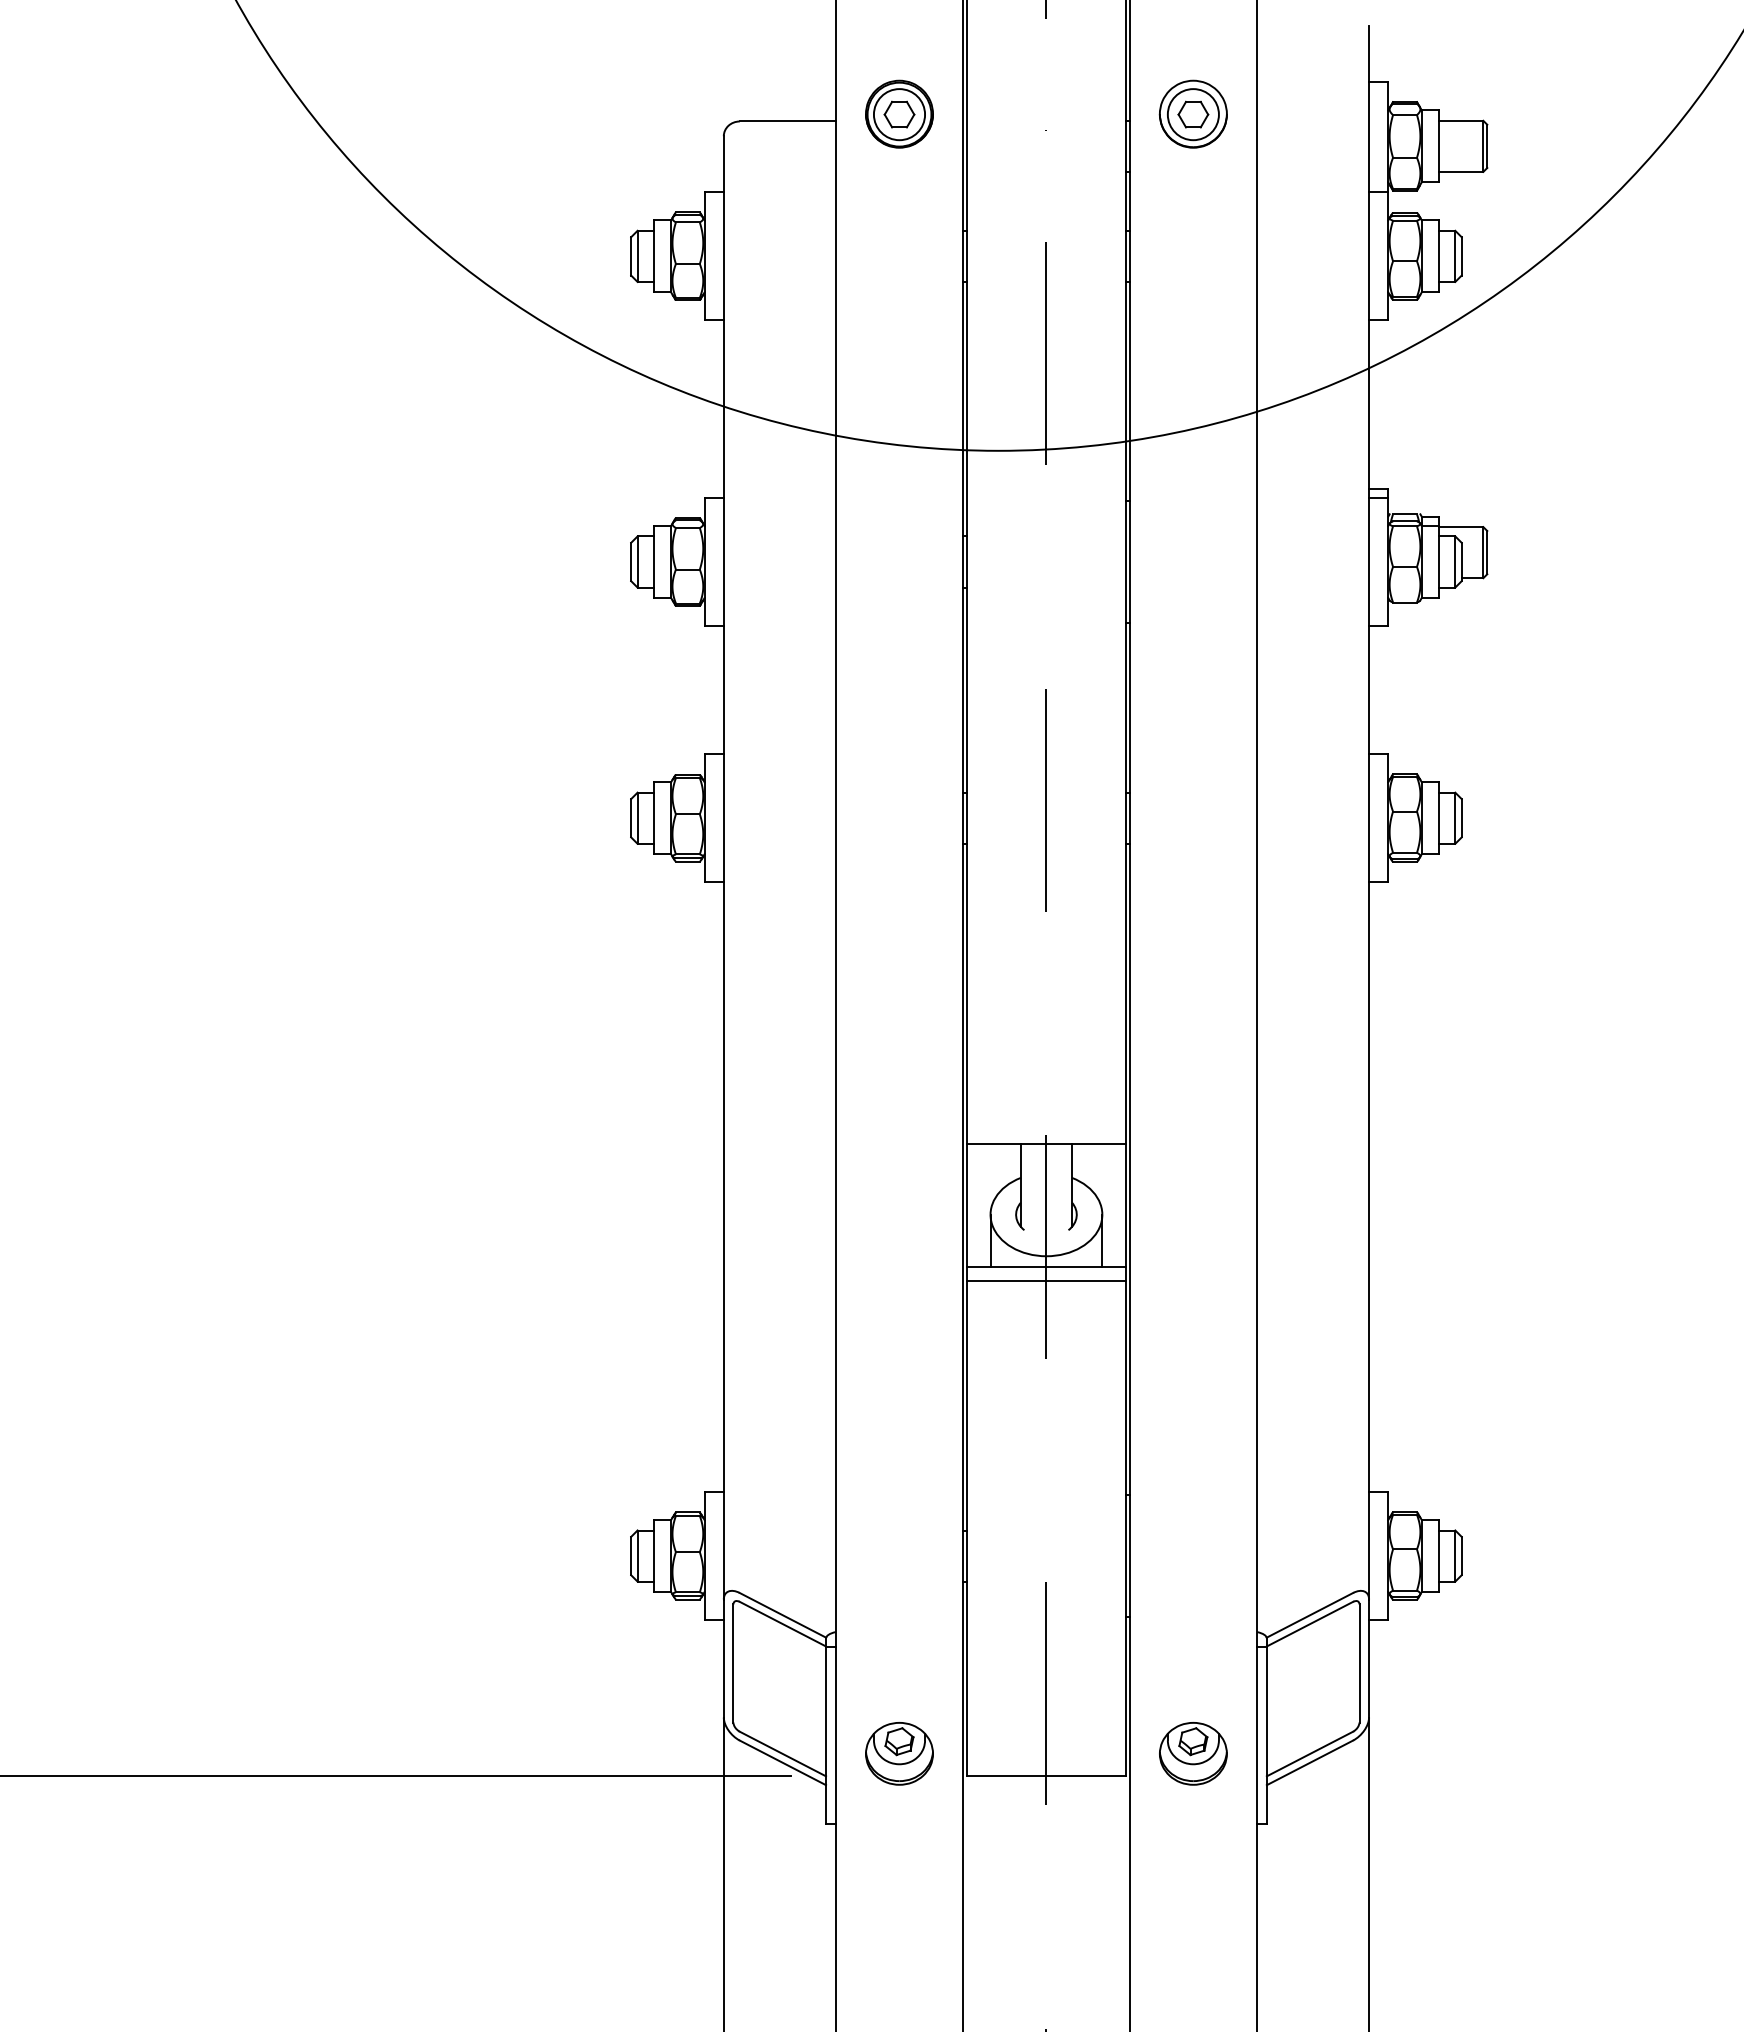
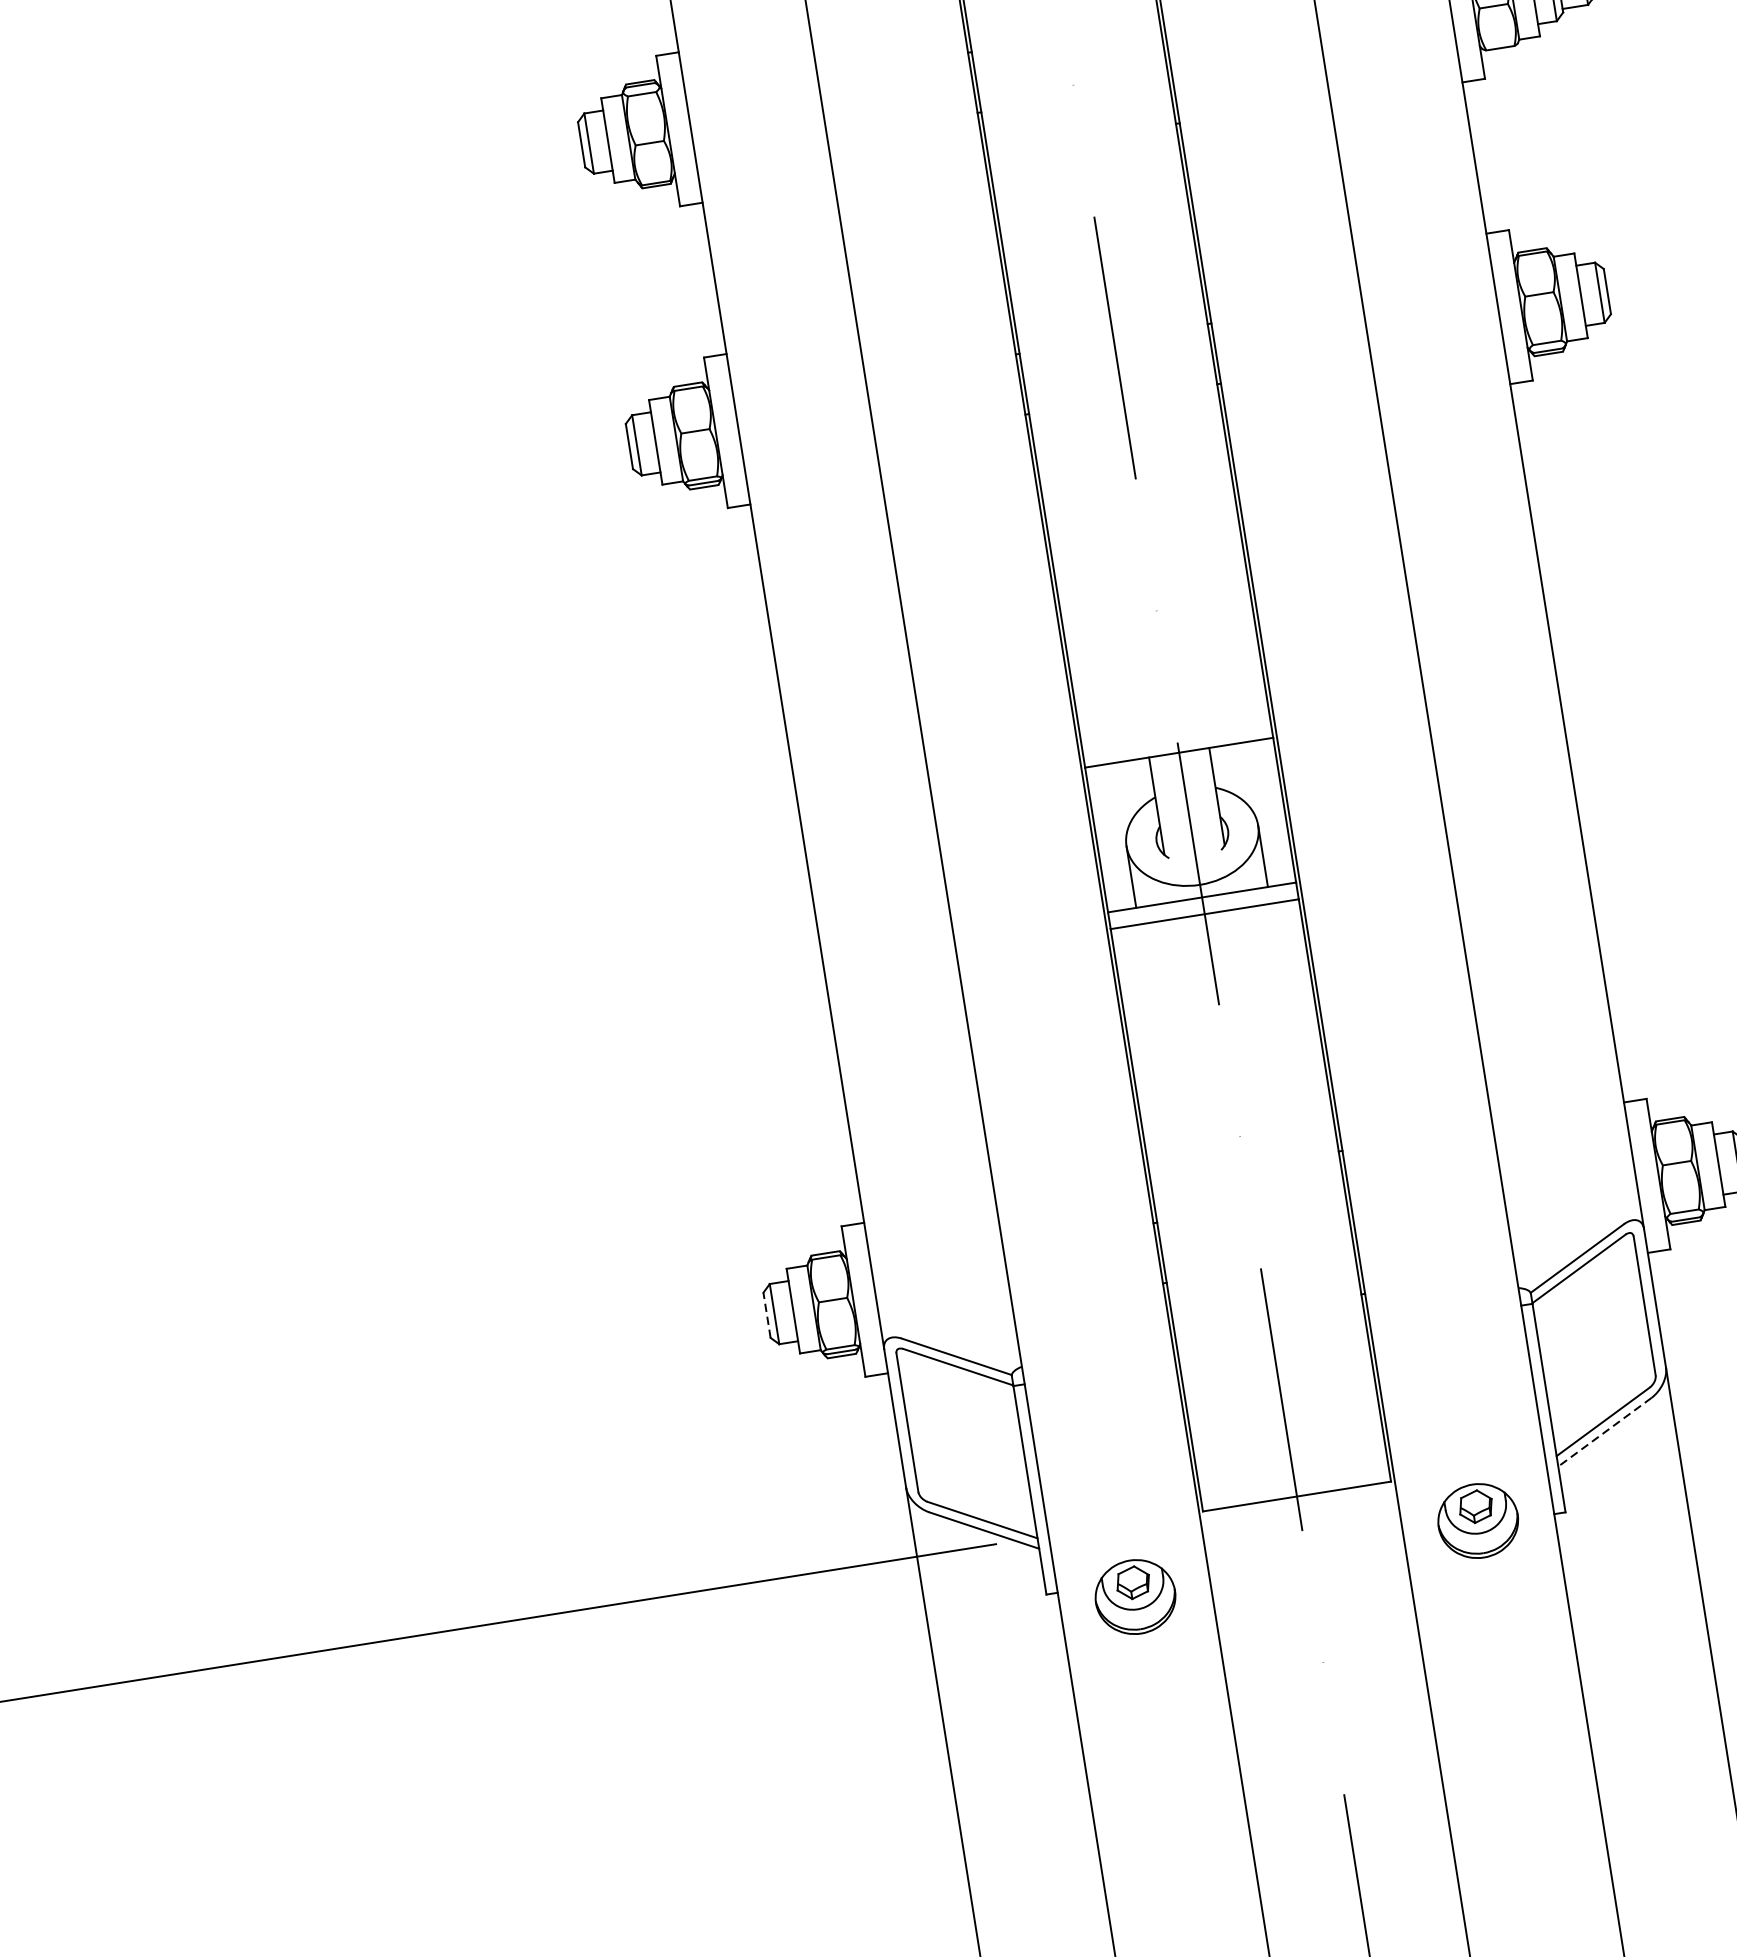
line: (631, 1555) -> (767, 1314), solid -> dashed
part: (899, 1753) -> (1135, 1596), moved
part: (1193, 1753) -> (1478, 1520), moved
line: (1309, 1762) -> (1604, 1431), solid -> dashed

